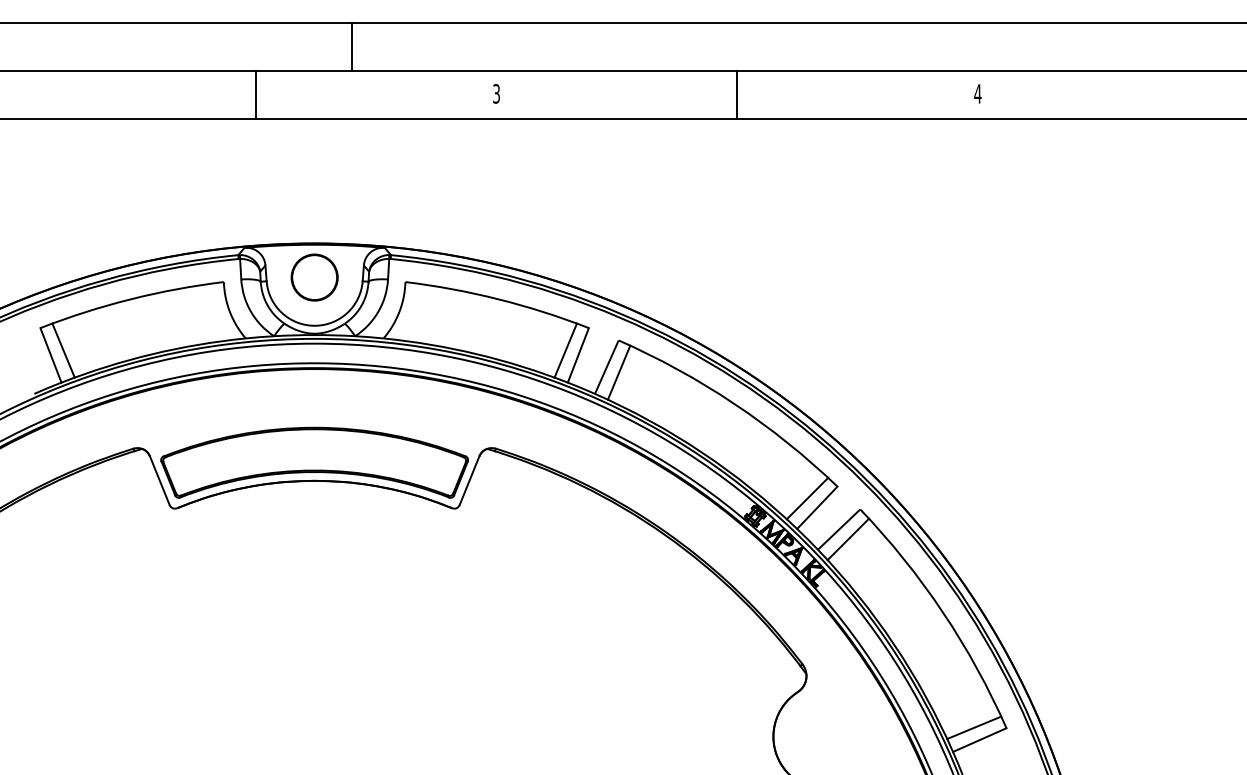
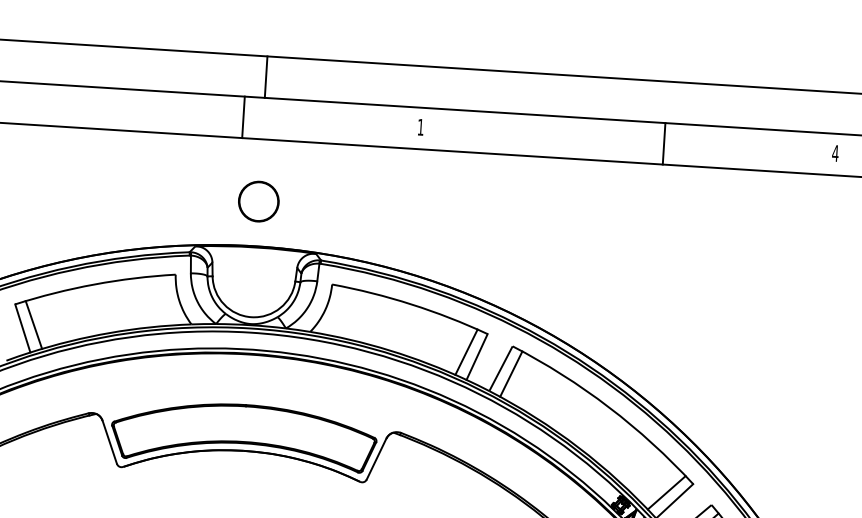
line: (352, 47) -> (266, 77), moved
text: (496, 93) -> (420, 127), 3 -> 1
line: (255, 95) -> (243, 117), moved
line: (737, 95) -> (664, 144), moved
circle: (314, 277) -> (258, 201), moved

